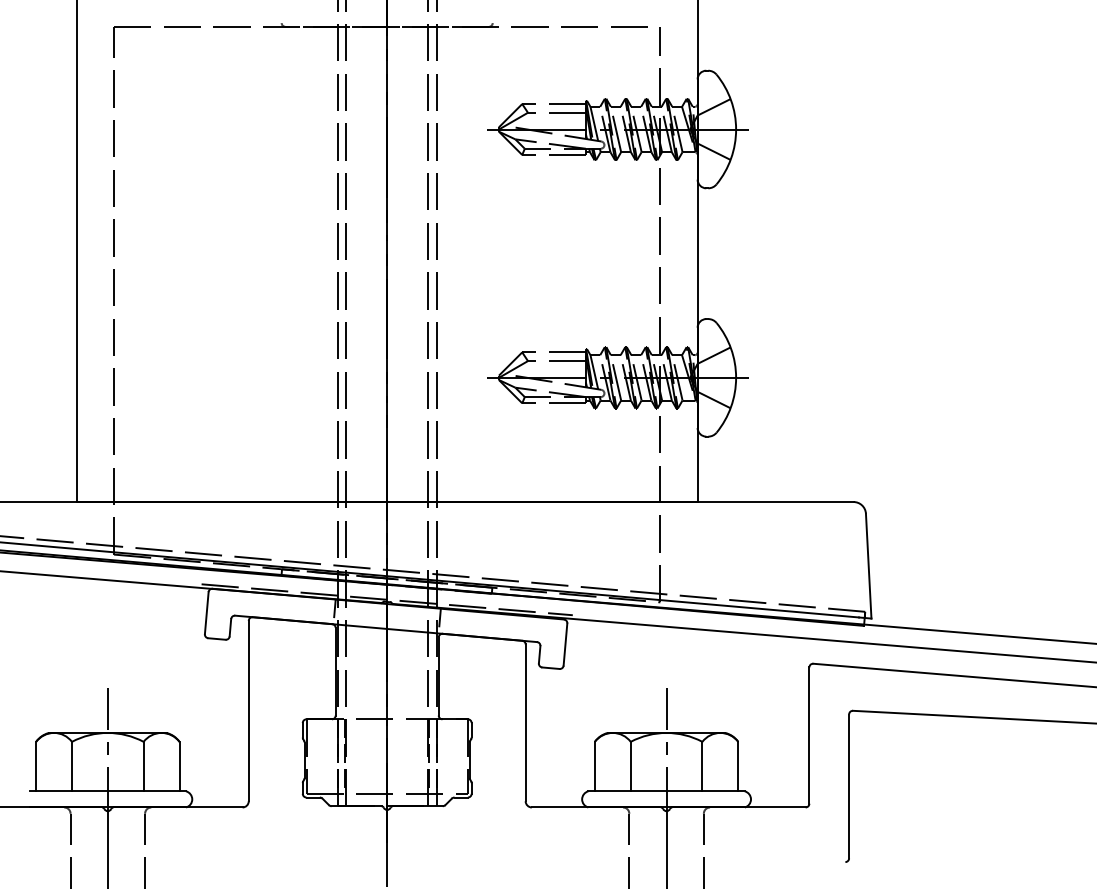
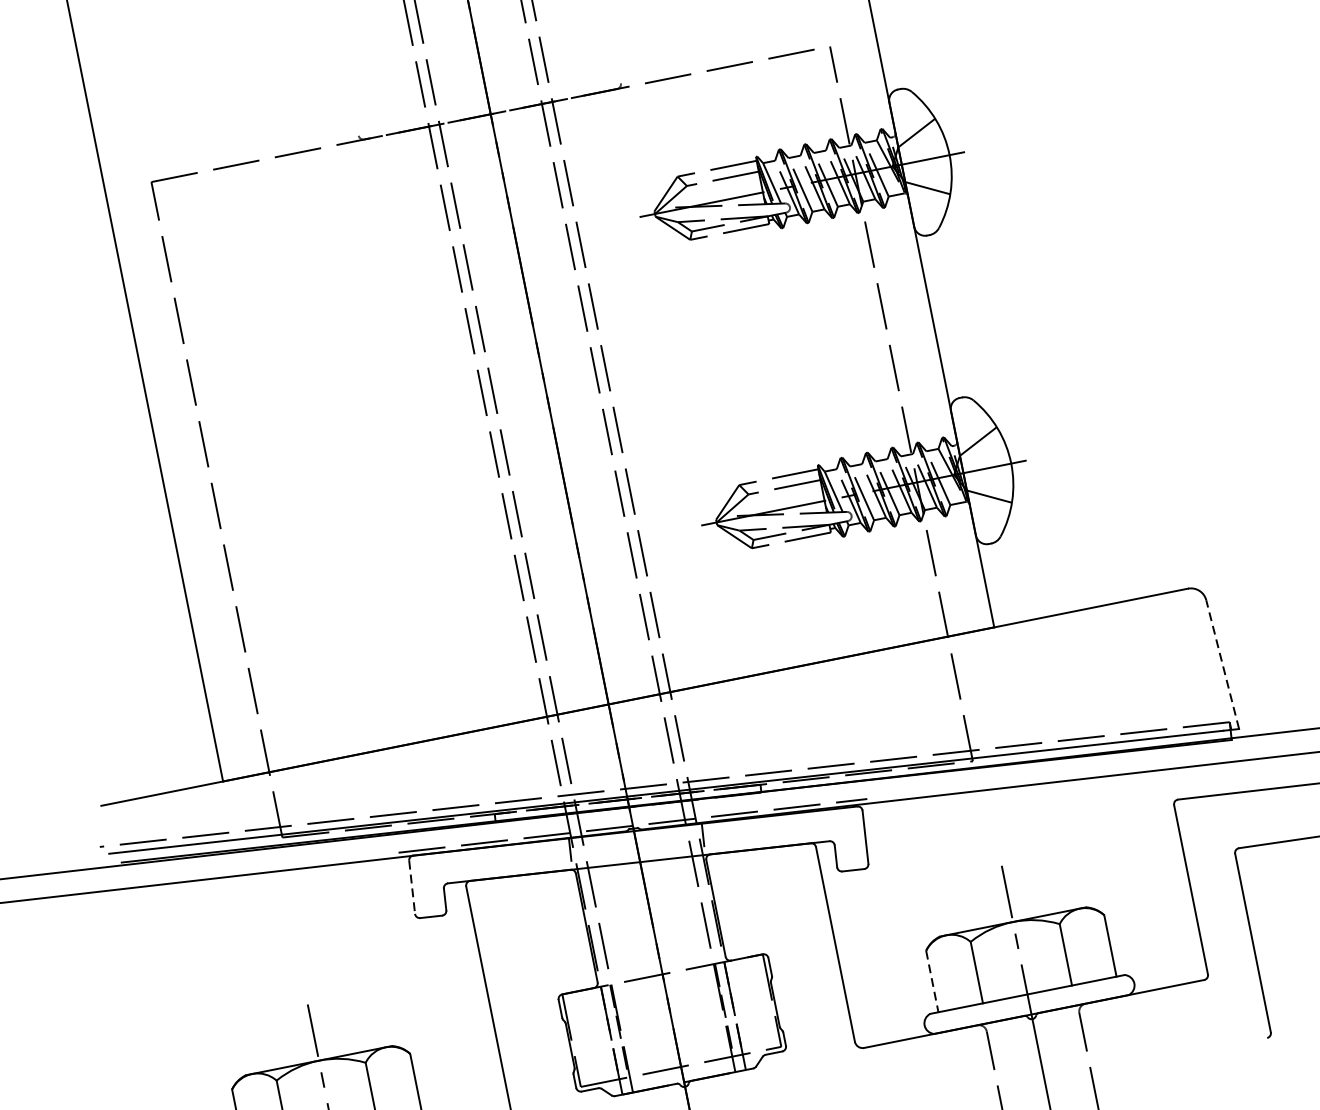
line: (868, 565) -> (1222, 663), solid -> dashed
line: (206, 613) -> (411, 887), solid -> dashed
line: (594, 766) -> (931, 981), solid -> dashed

